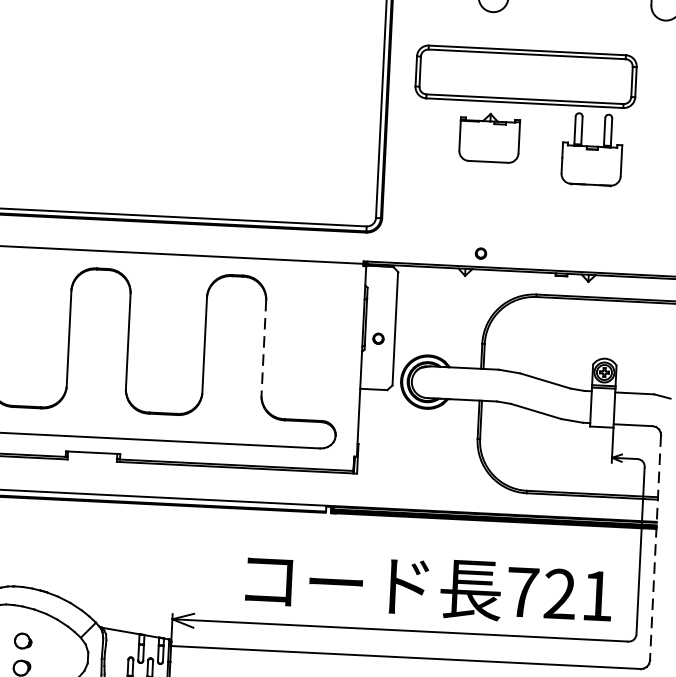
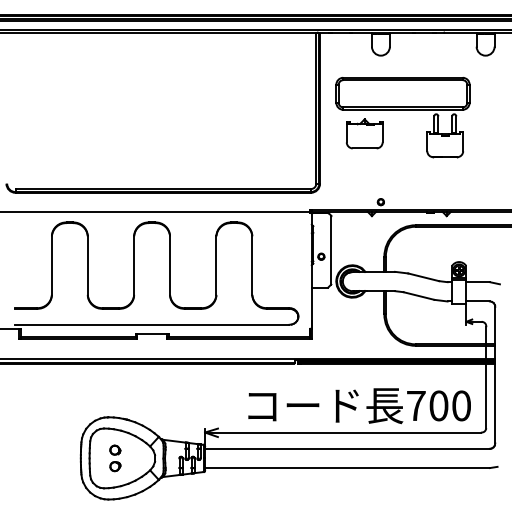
part: (489, 137) -> (364, 133), moved
line: (264, 347) -> (252, 265), dashed -> solid
line: (655, 548) -> (495, 375), dashed -> solid
text: (577, 594) -> (449, 405), 721 -> 700

